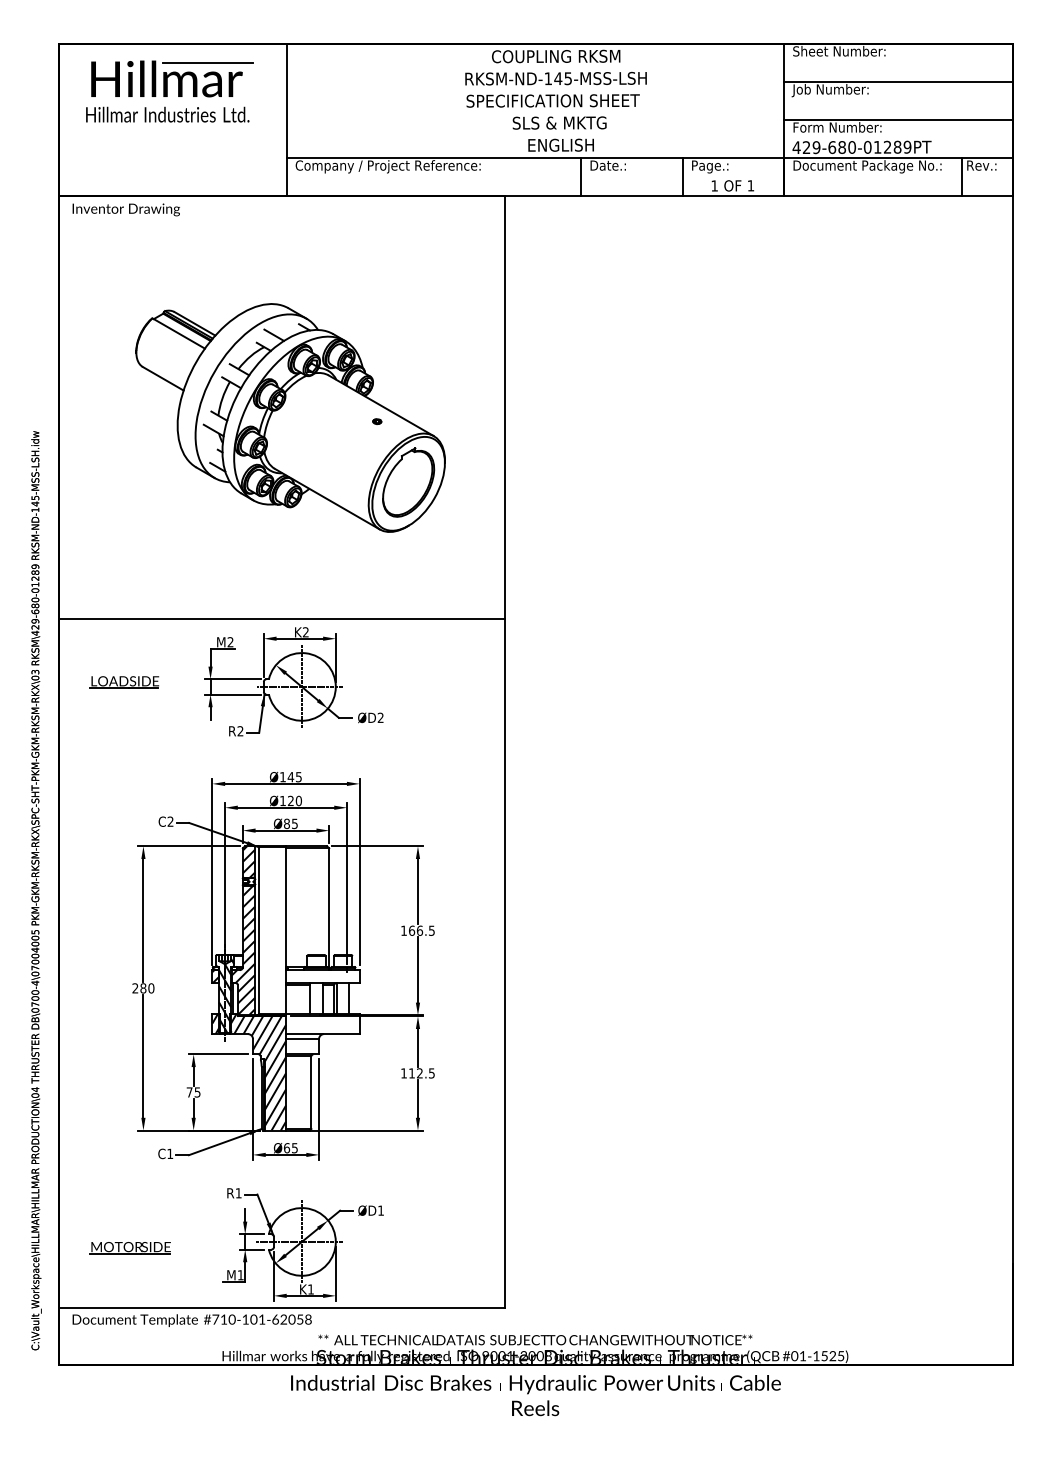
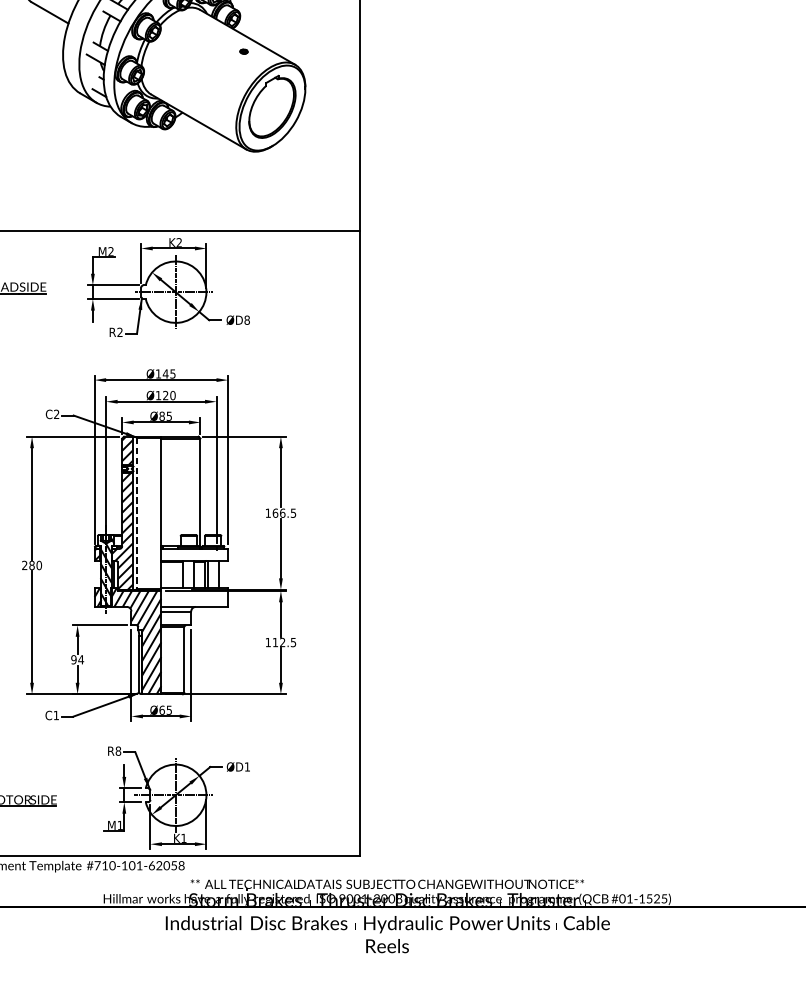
text: (380, 717) -> (246, 319), ØD2 -> ØD8
line: (259, 931) -> (137, 513), solid -> dashed
text: (193, 1092) -> (77, 659), 75 -> 94
text: (238, 1193) -> (118, 751), R1 -> R8

